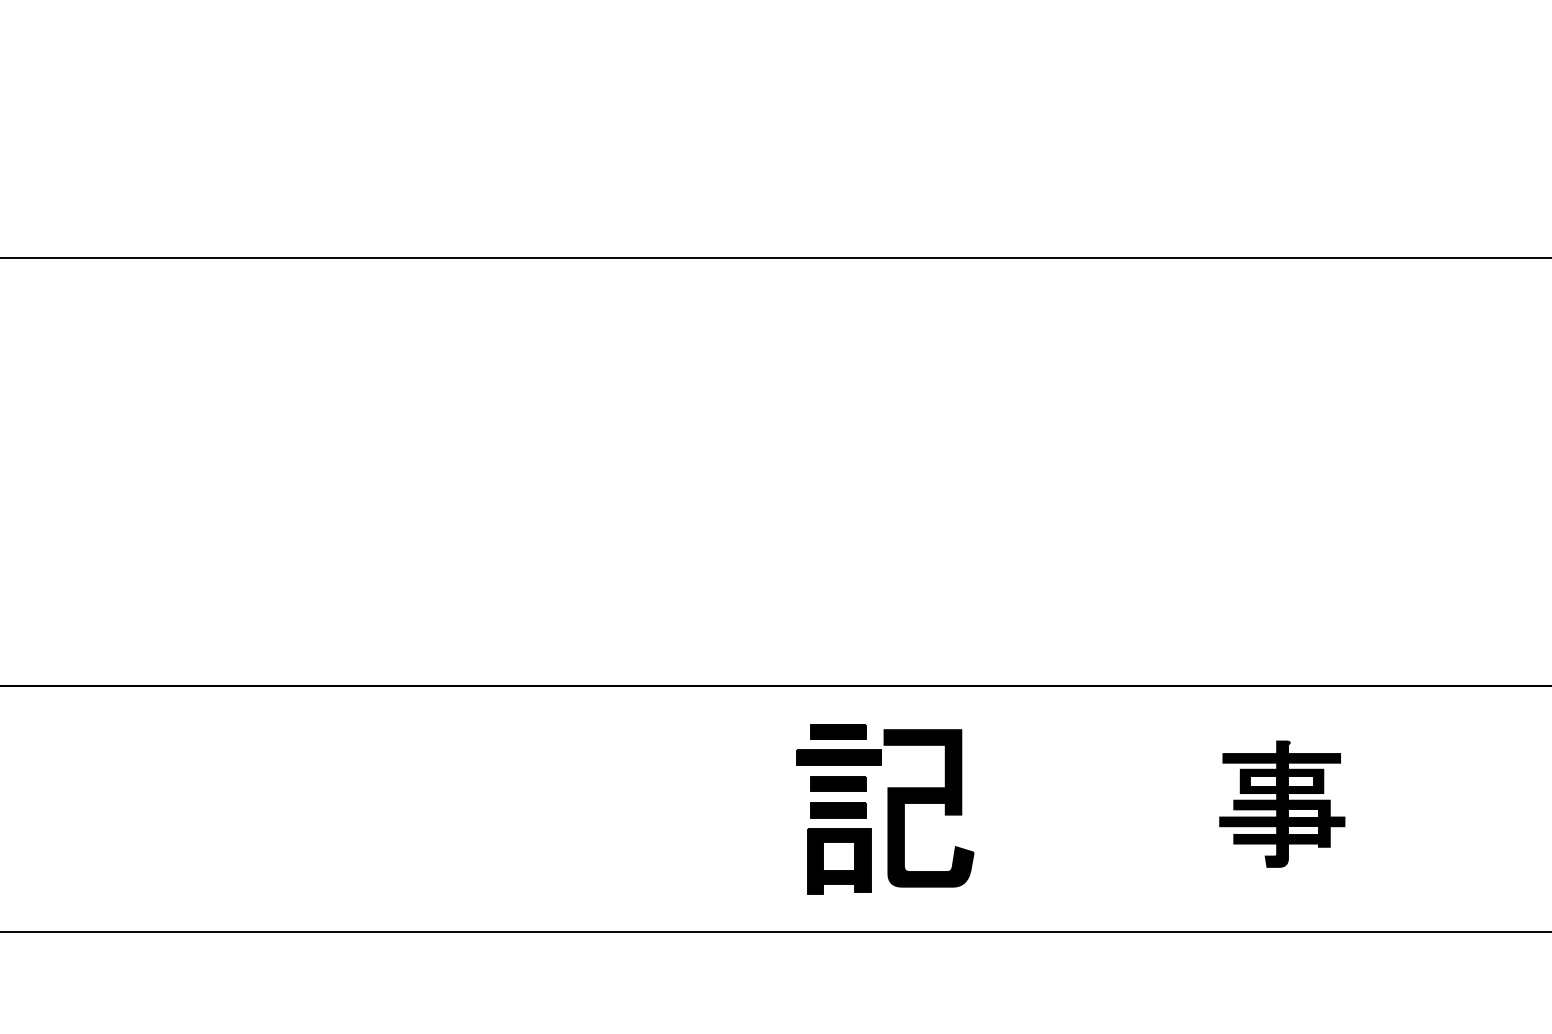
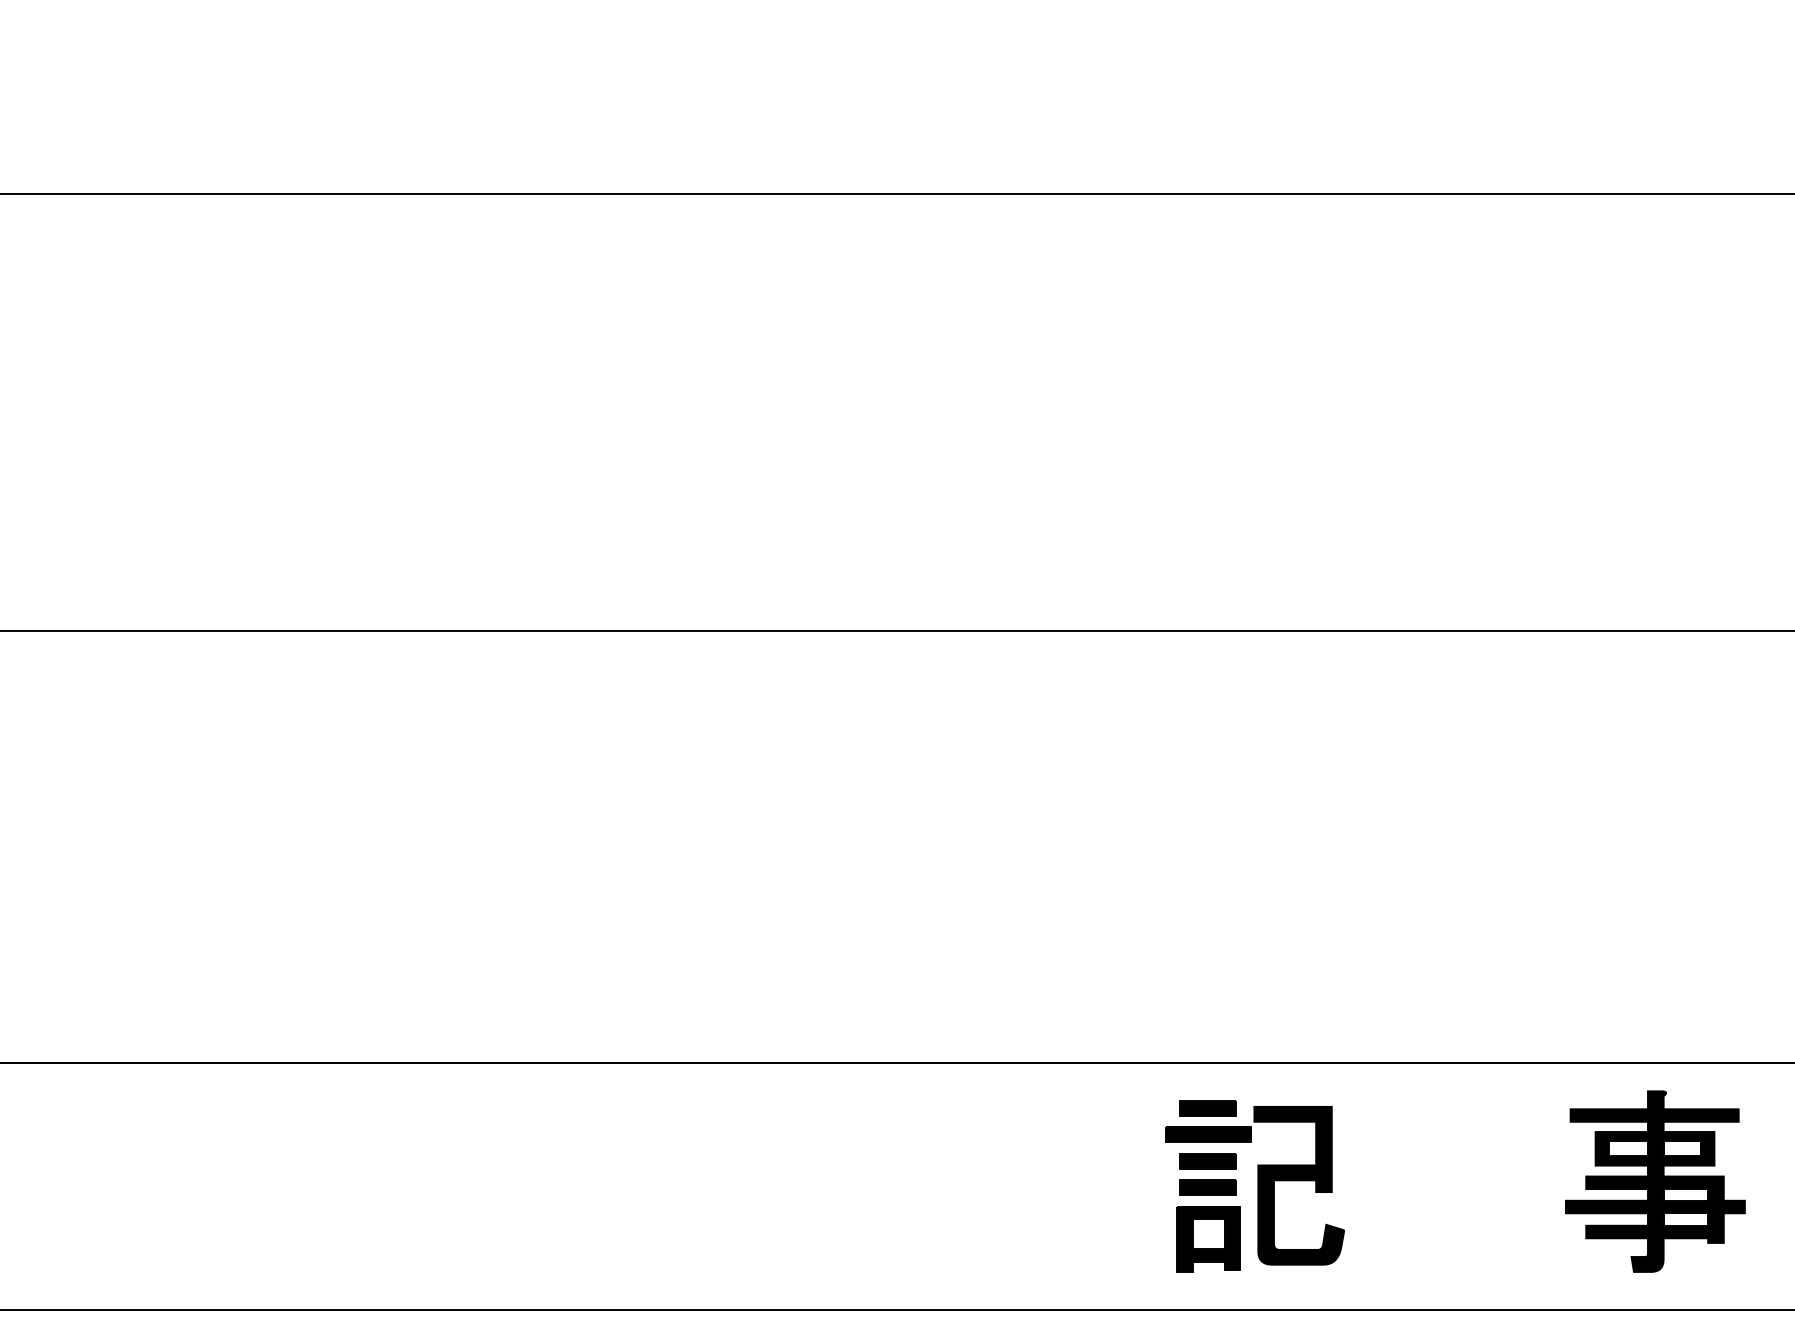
part: (1282, 804) -> (1655, 1181), size x1.43

